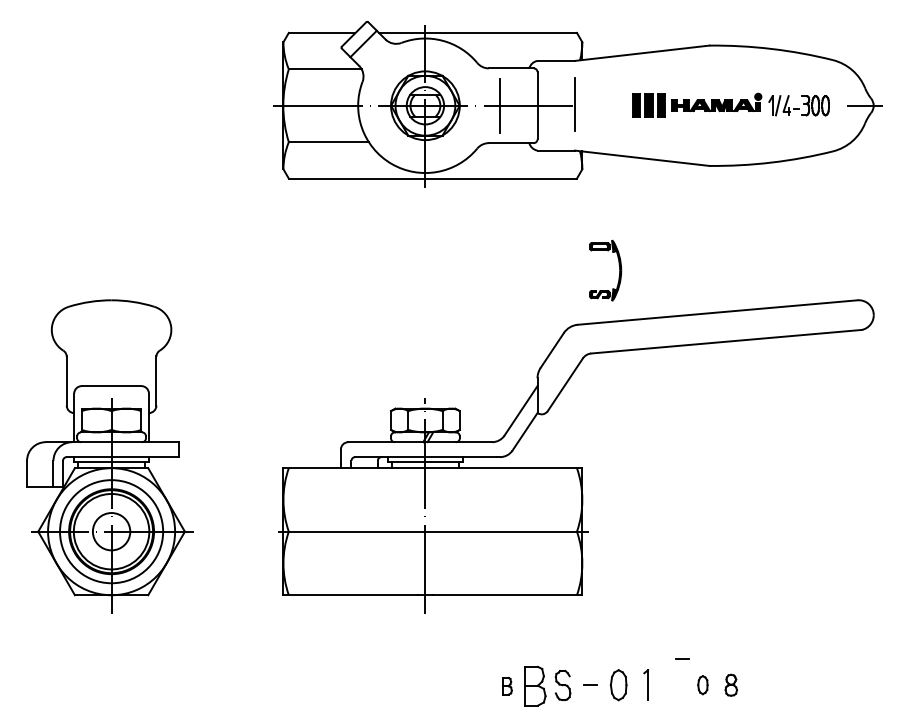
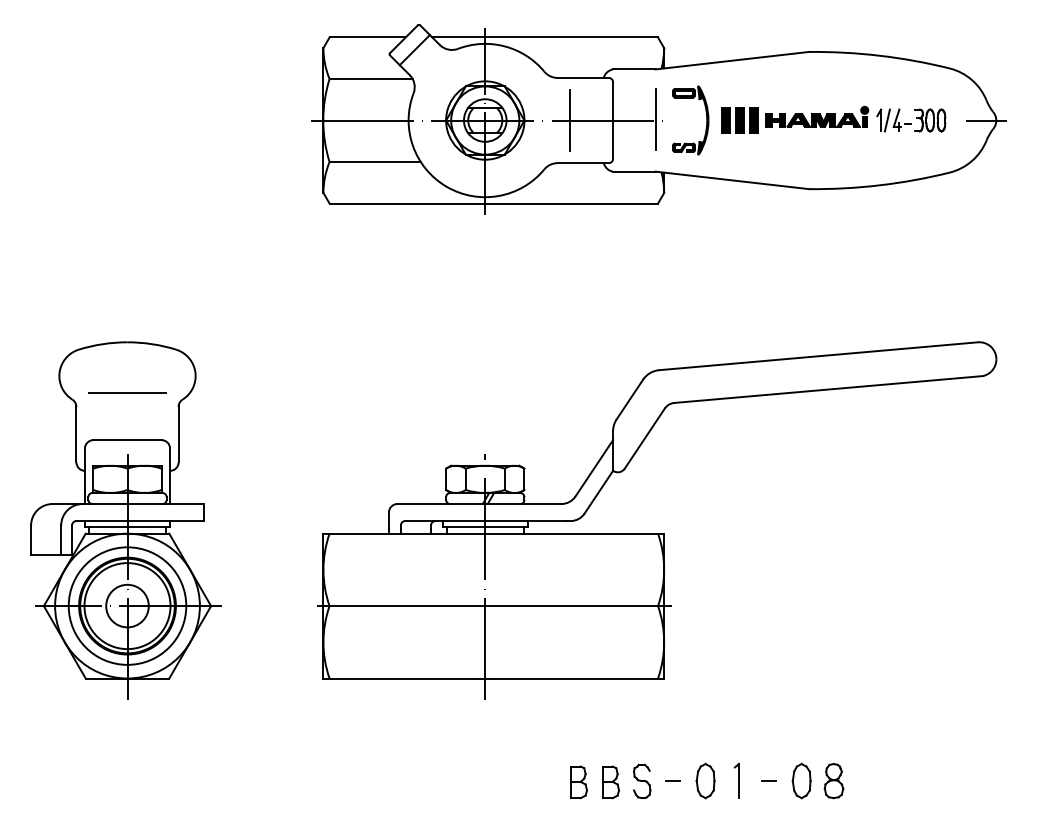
part: (619, 270) -> (706, 120), moved
line: (111, 345) -> (127, 393), added
line: (681, 658) -> (768, 780), moved
part: (702, 684) -> (801, 780), size x1.67
part: (730, 685) -> (833, 781), size x1.43
part: (507, 686) -> (578, 782), size x1.67
part: (535, 686) -> (610, 782), size x0.71

